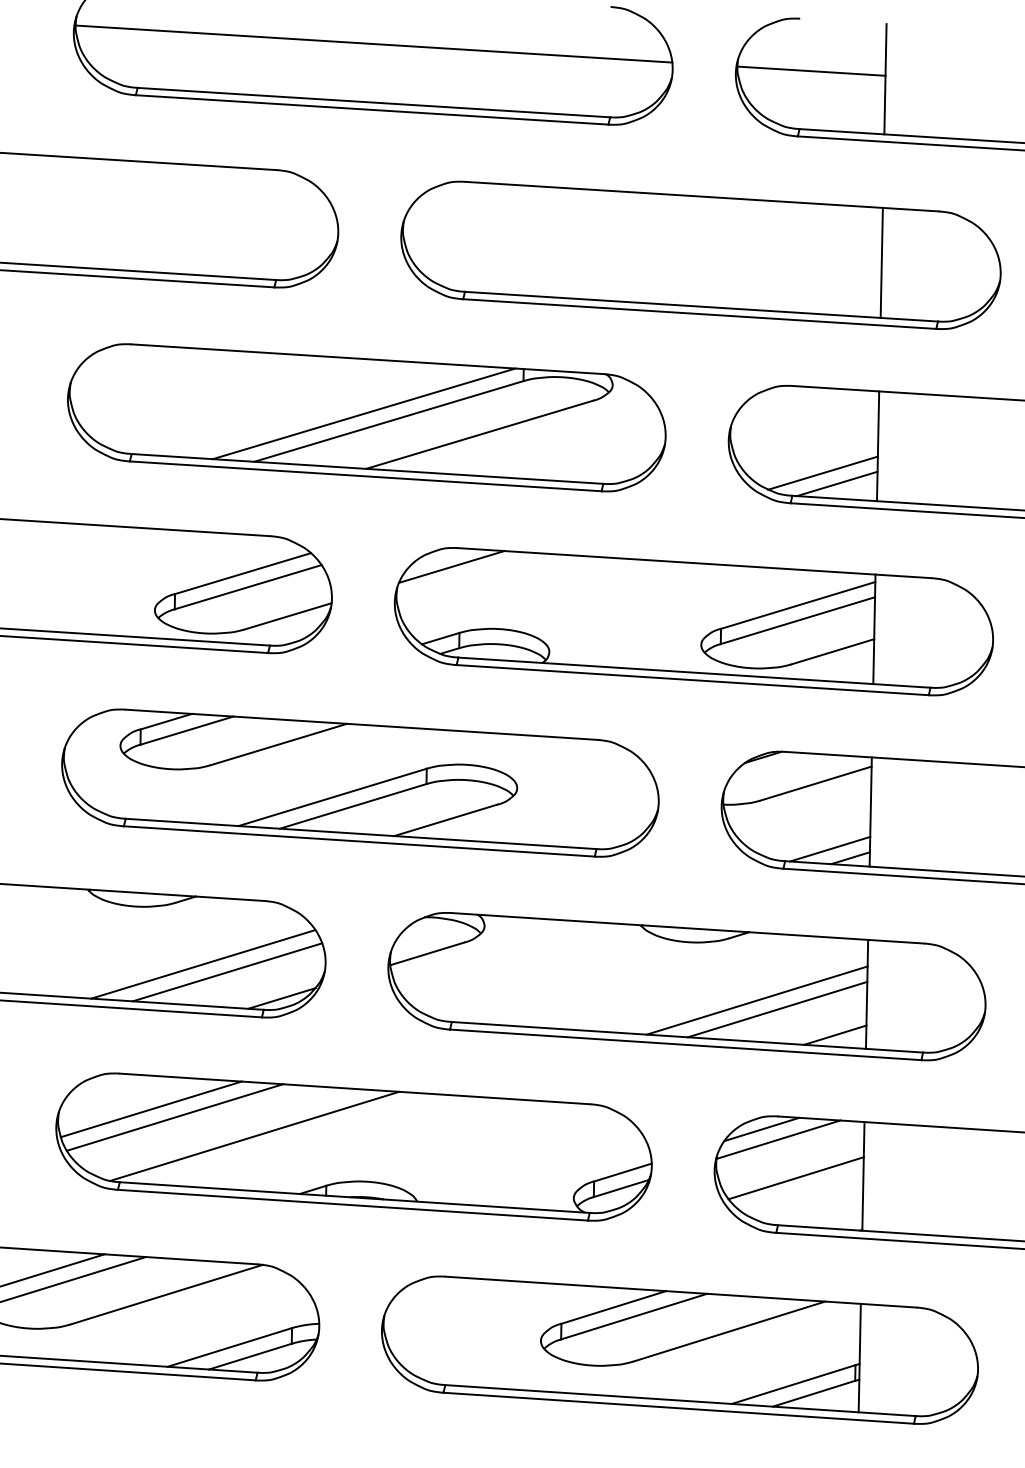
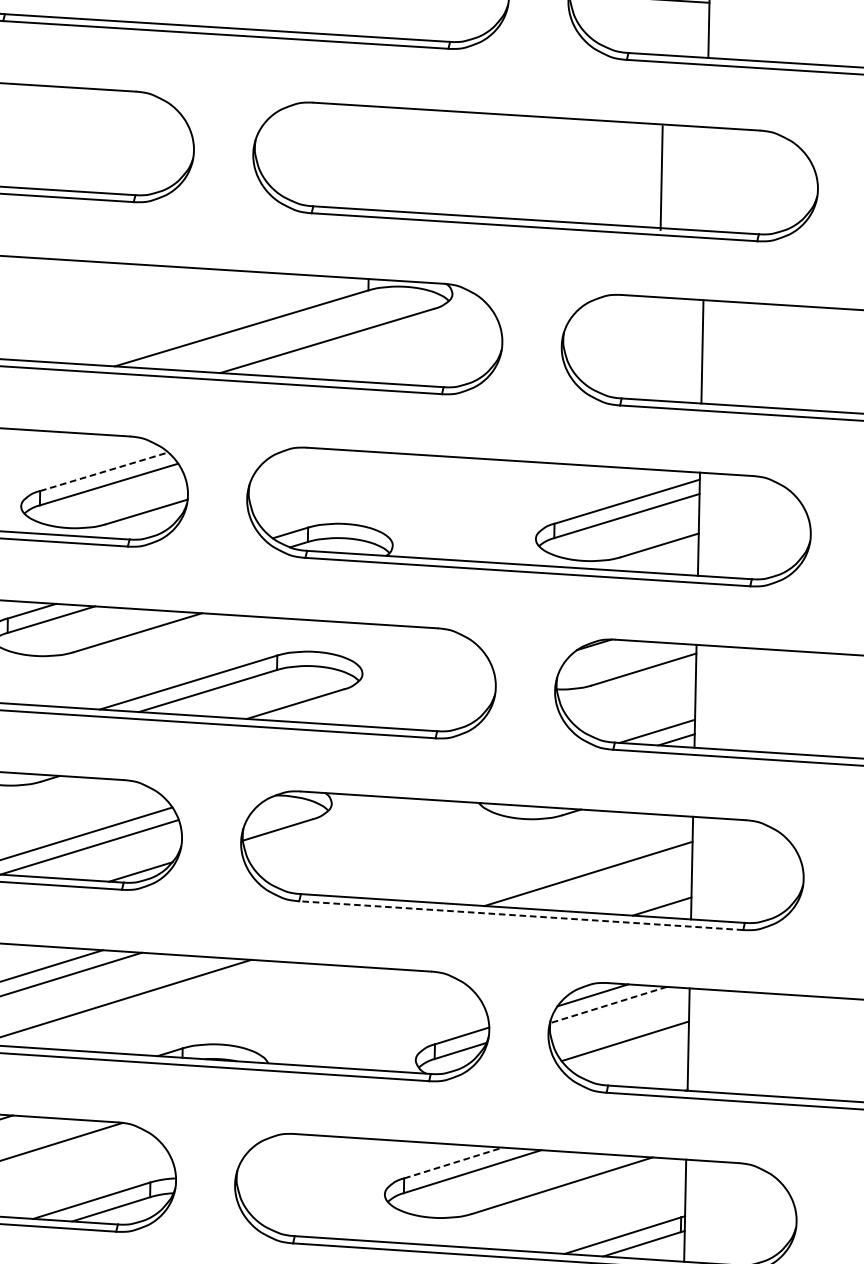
line: (881, 262) -> (661, 177), moved
line: (363, 413) -> (217, 320), removed
line: (822, 472) -> (650, 376), removed
line: (836, 483) -> (663, 386), removed
line: (451, 566) -> (300, 465), removed
line: (243, 573) -> (104, 471), solid -> dashed
line: (777, 1009) -> (607, 882), removed
line: (685, 1044) -> (521, 915), solid -> dashed
line: (778, 1139) -> (608, 1004), solid -> dashed
line: (613, 1307) -> (453, 1163), solid -> dashed

